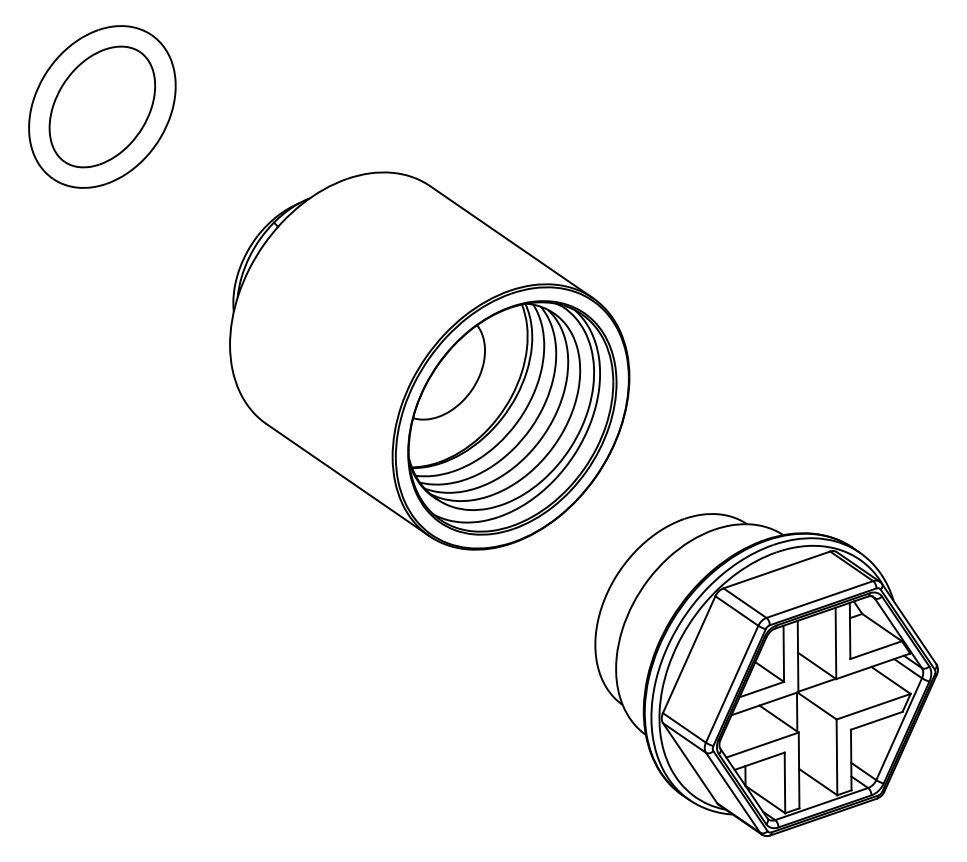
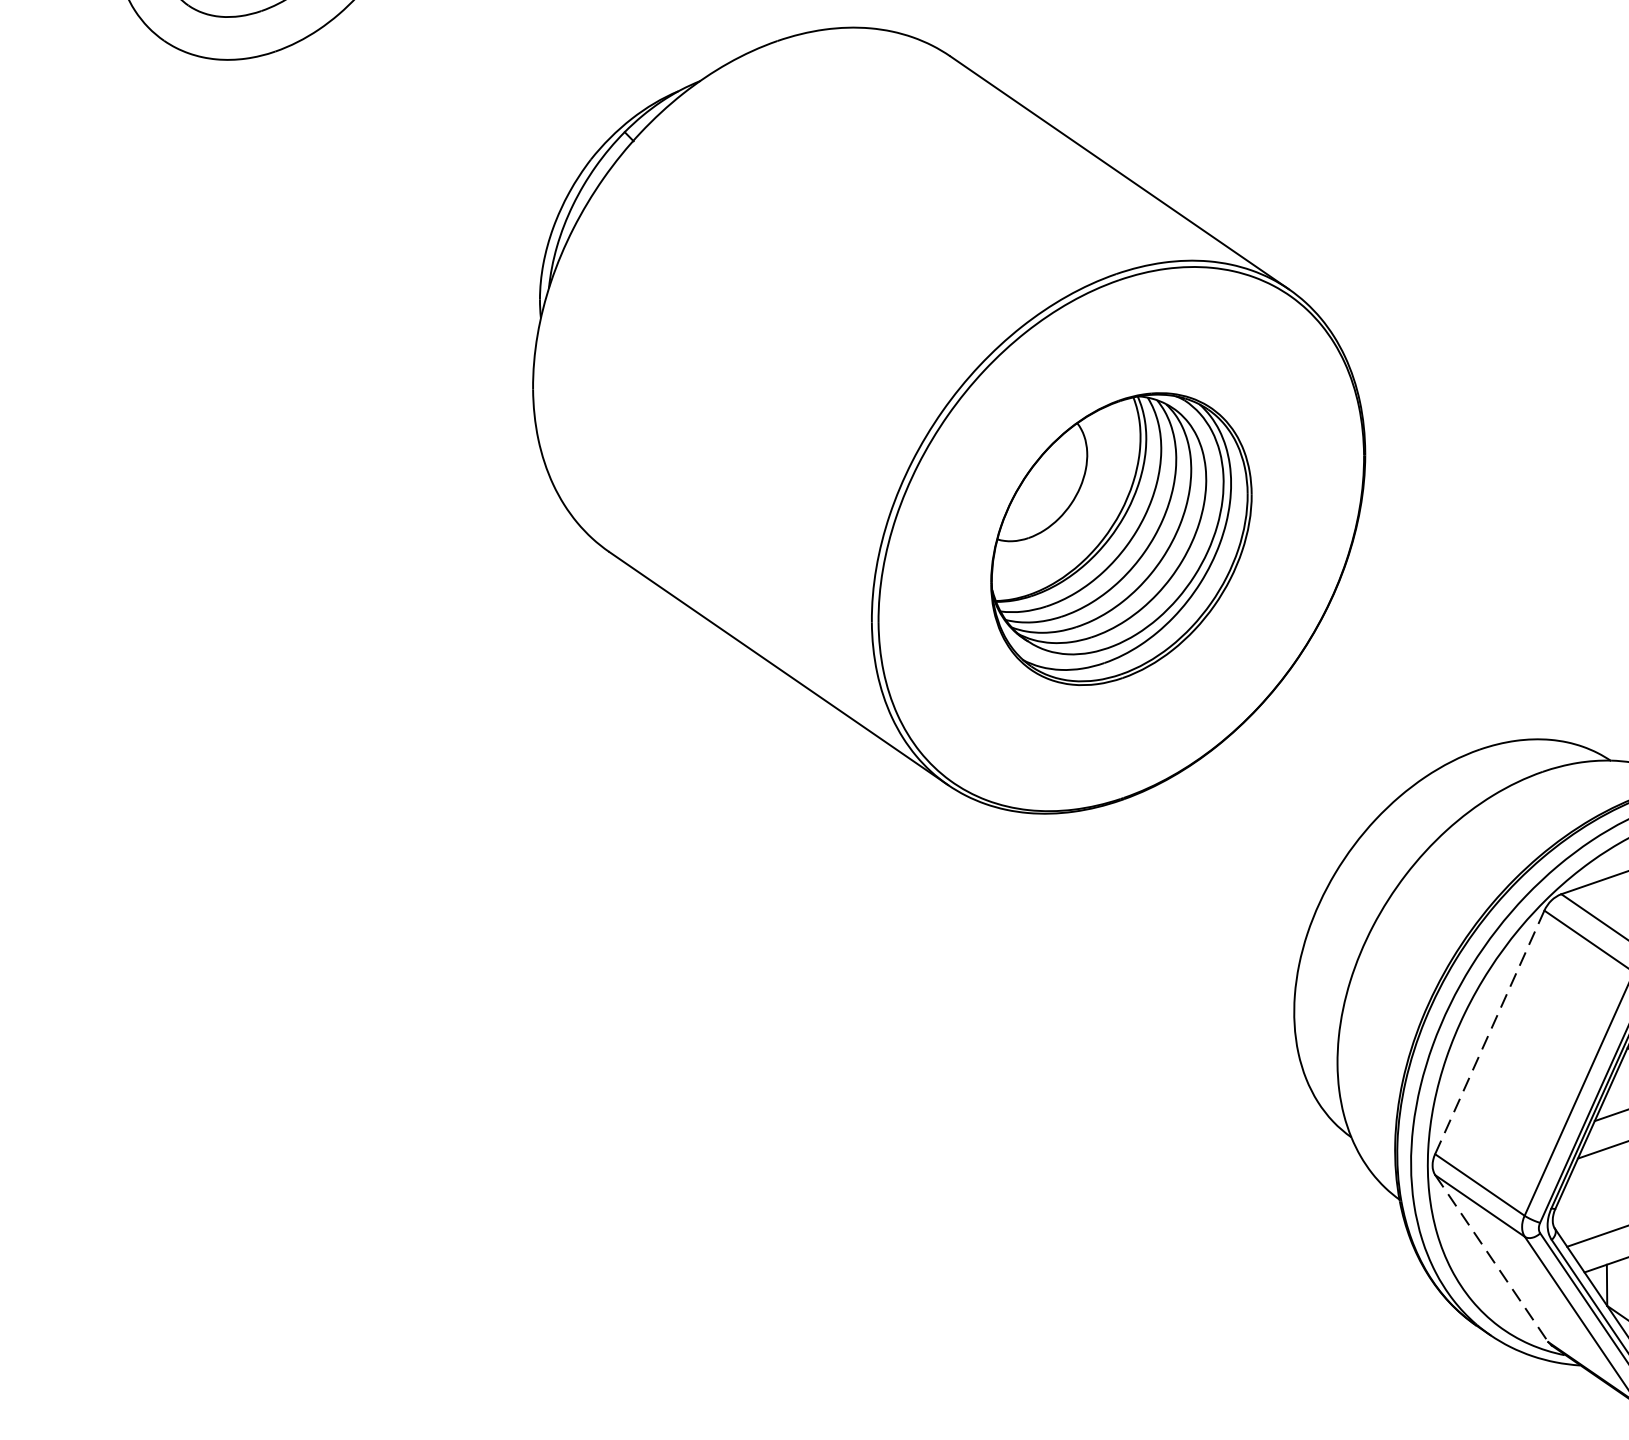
part: (512, 417) -> (1121, 538), size x0.6
line: (688, 655) -> (1488, 1034), solid -> dashed
line: (690, 763) -> (1492, 1259), solid -> dashed

